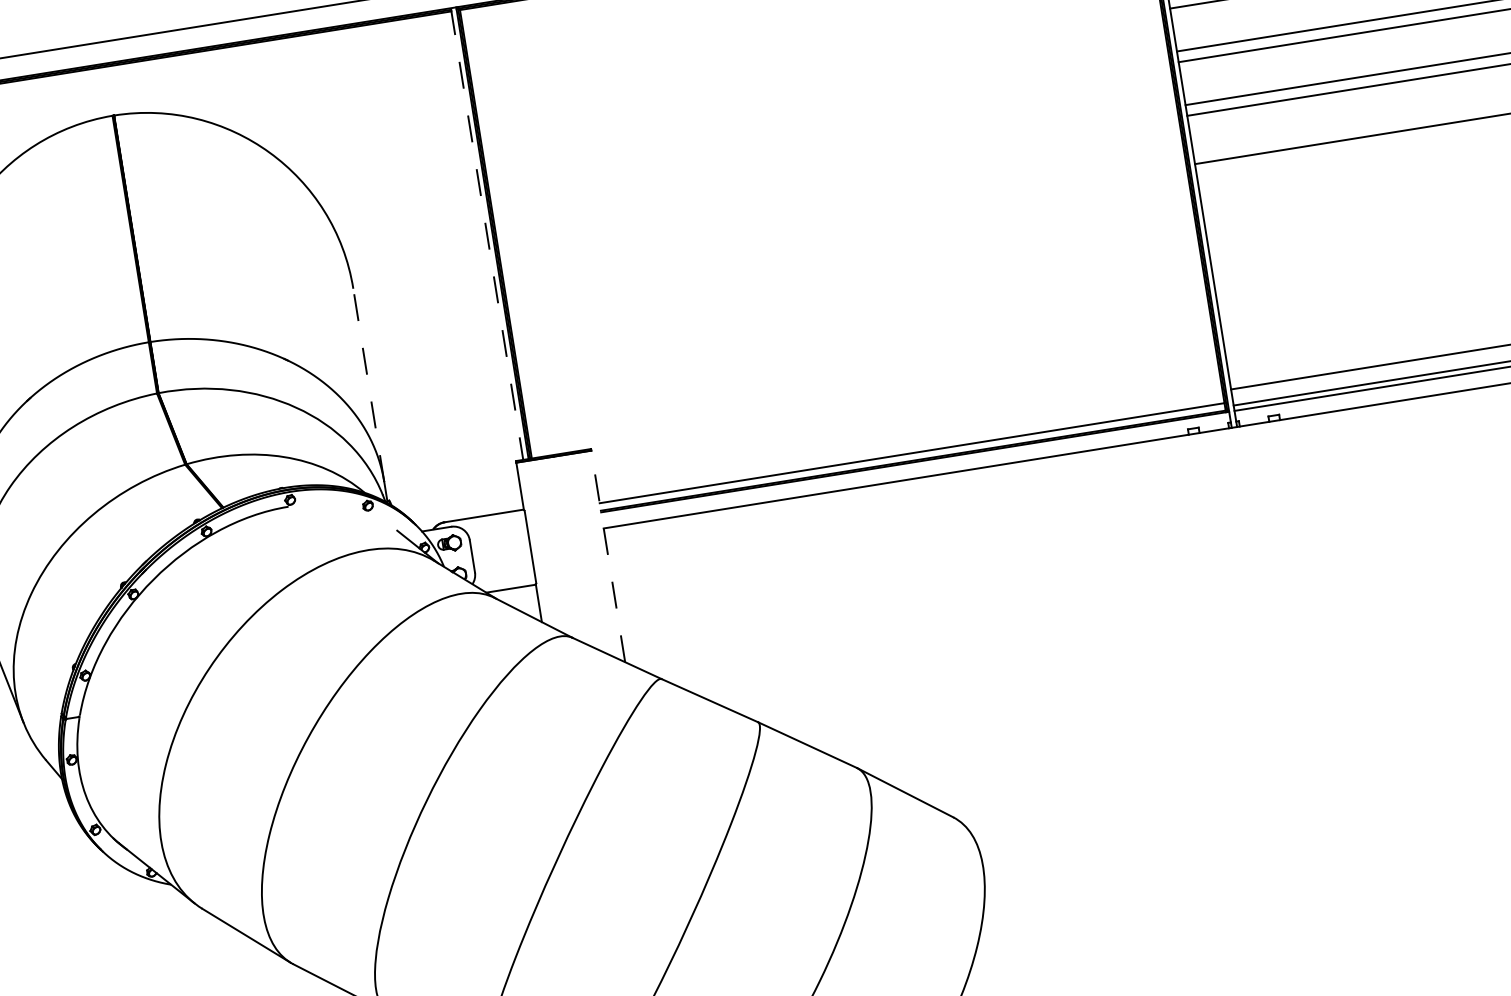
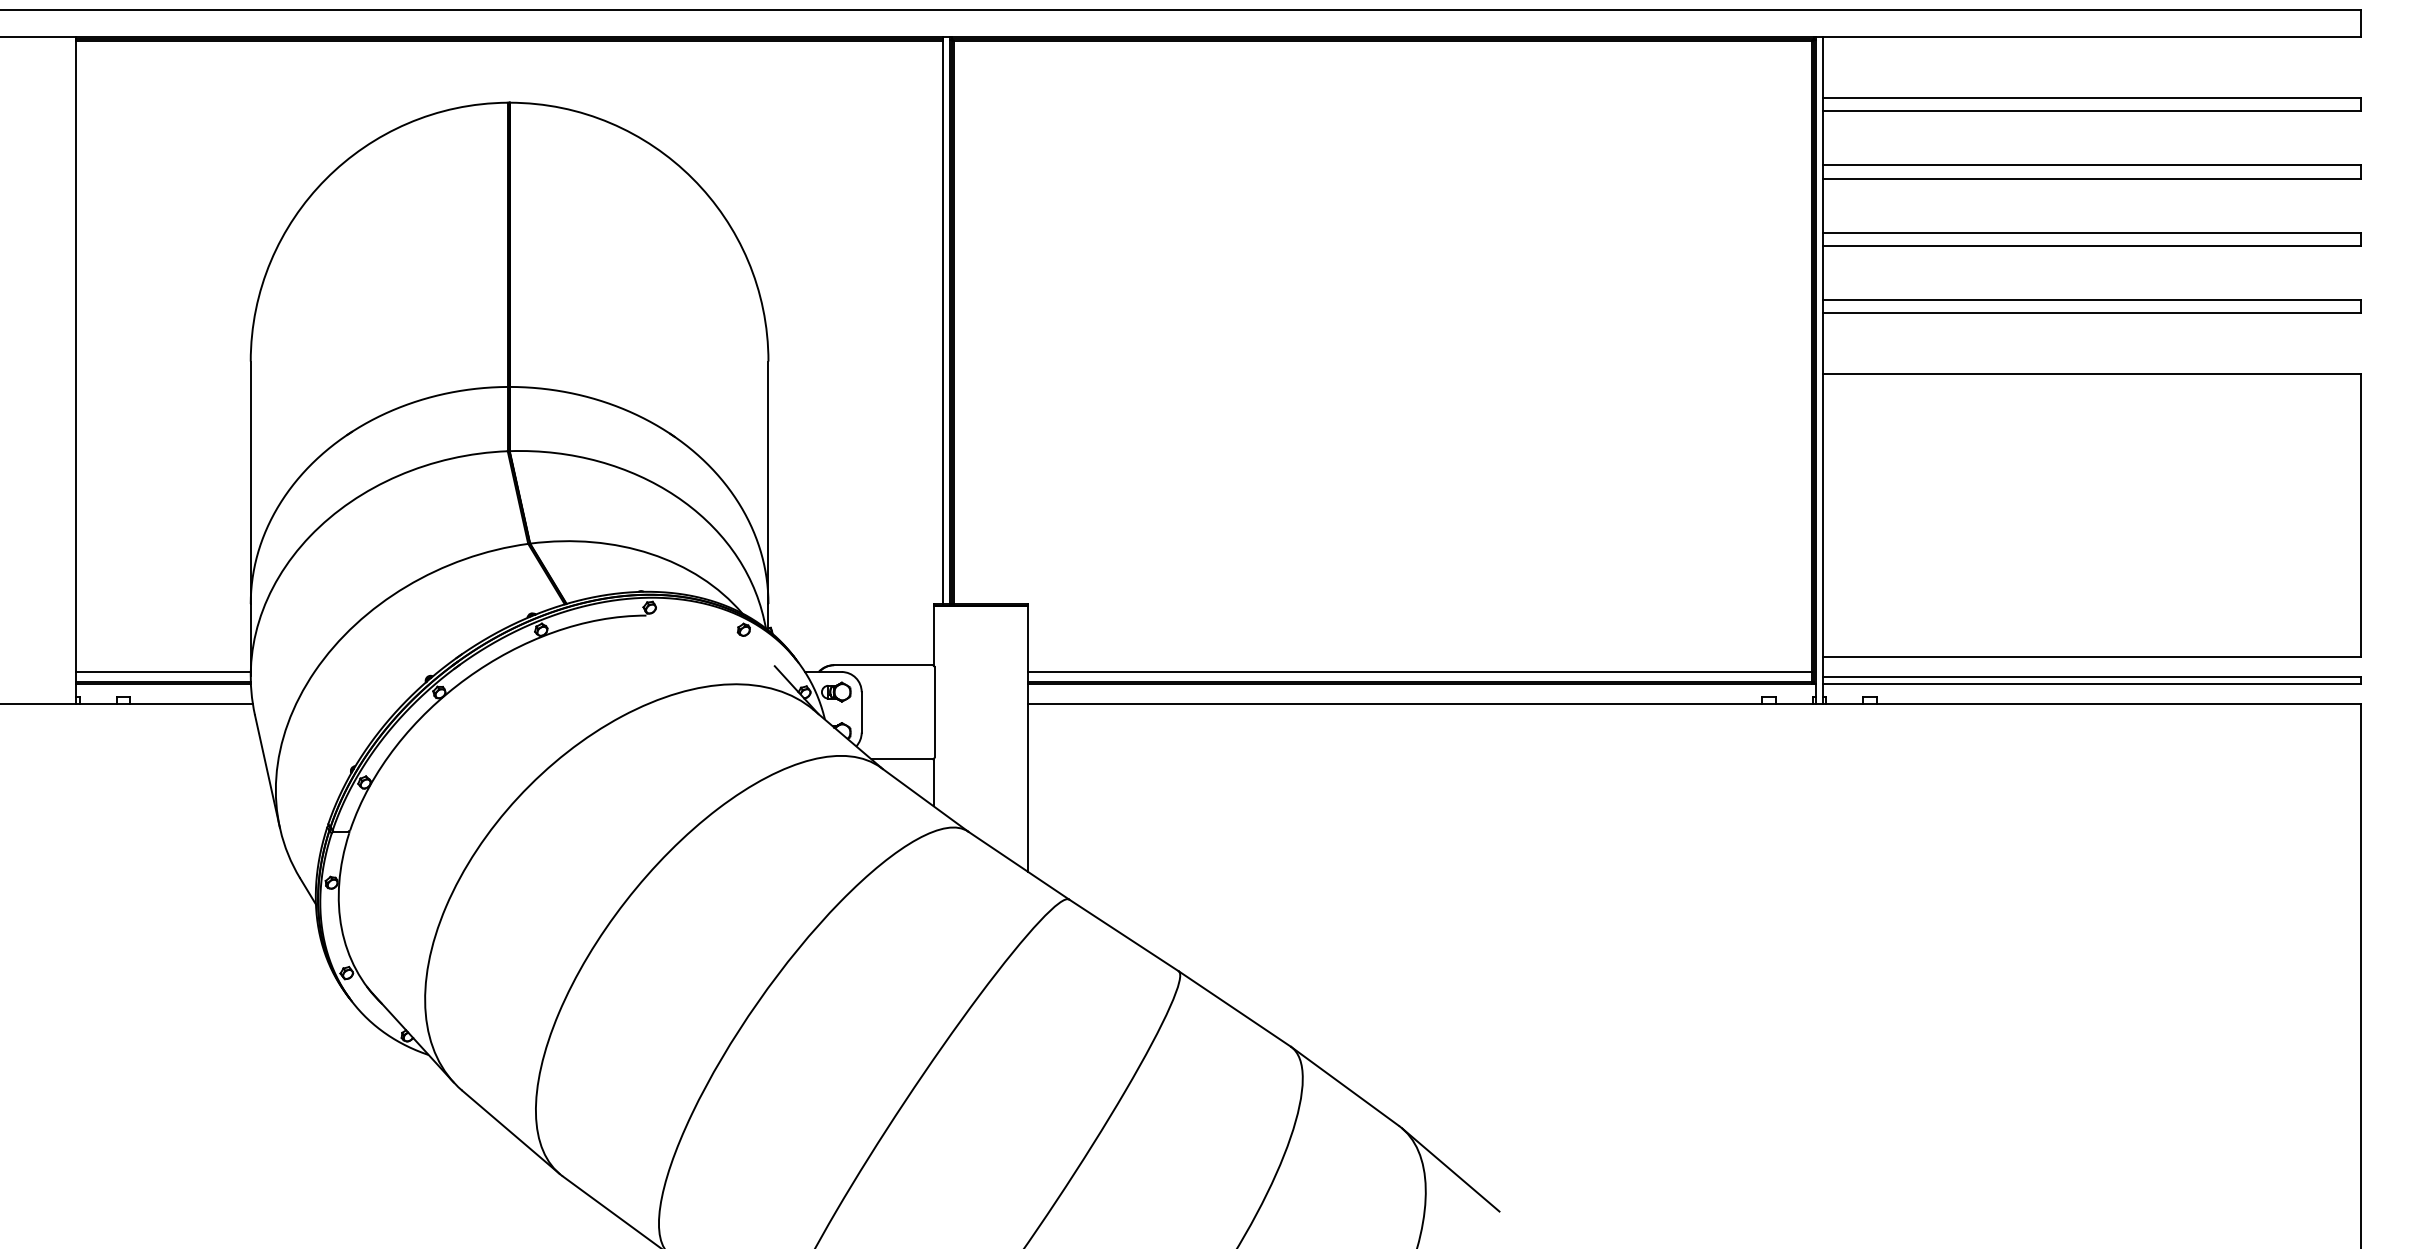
line: (486, 234) -> (942, 321), dashed -> solid
line: (368, 385) -> (768, 482), dashed -> solid
line: (607, 556) -> (1027, 739), dashed -> solid
line: (999, 845) -> (1450, 1169), added

